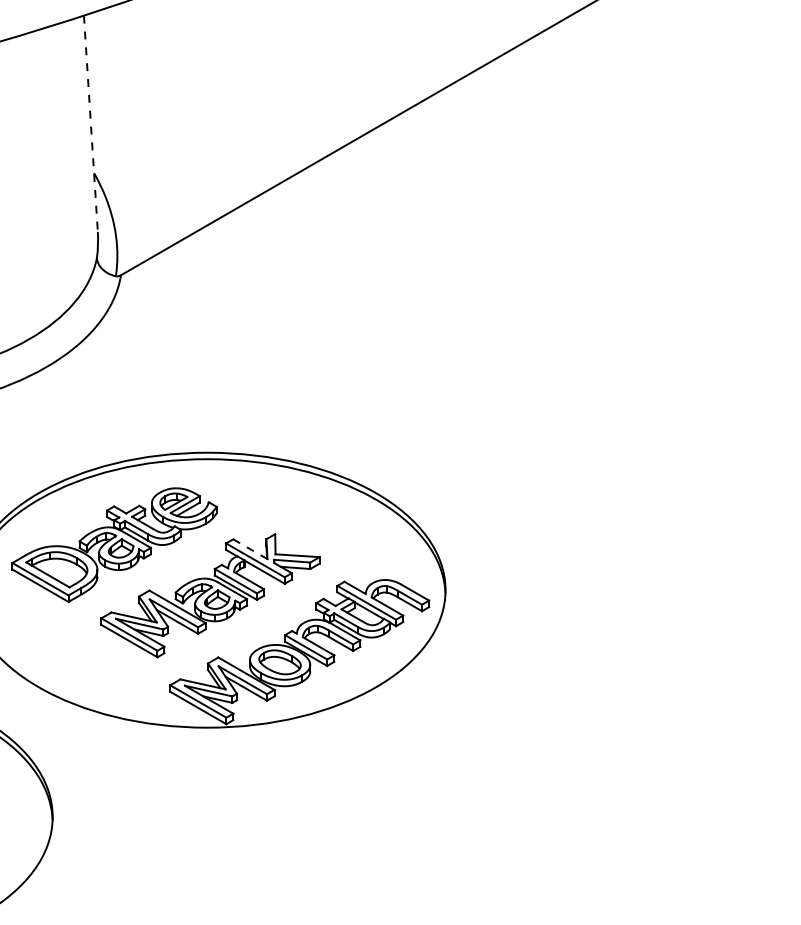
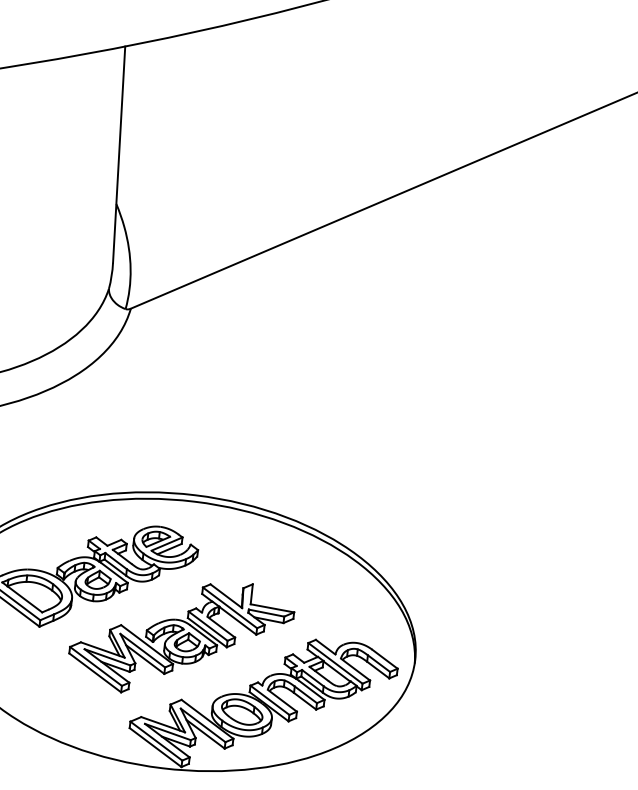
line: (90, 124) -> (118, 155), dashed -> solid
line: (250, 549) -> (226, 596), dashed -> solid

